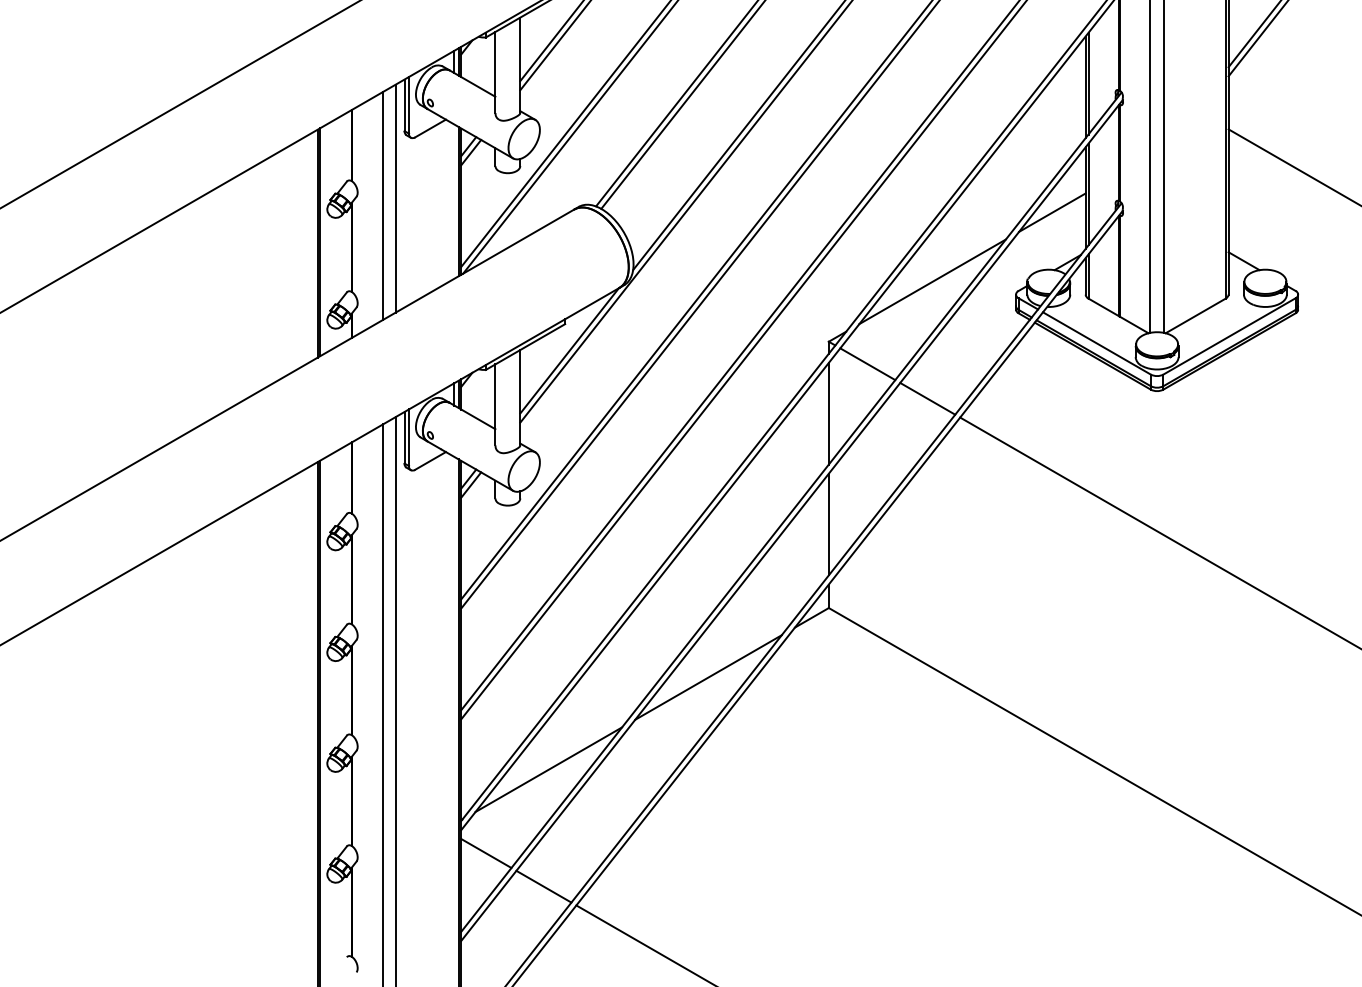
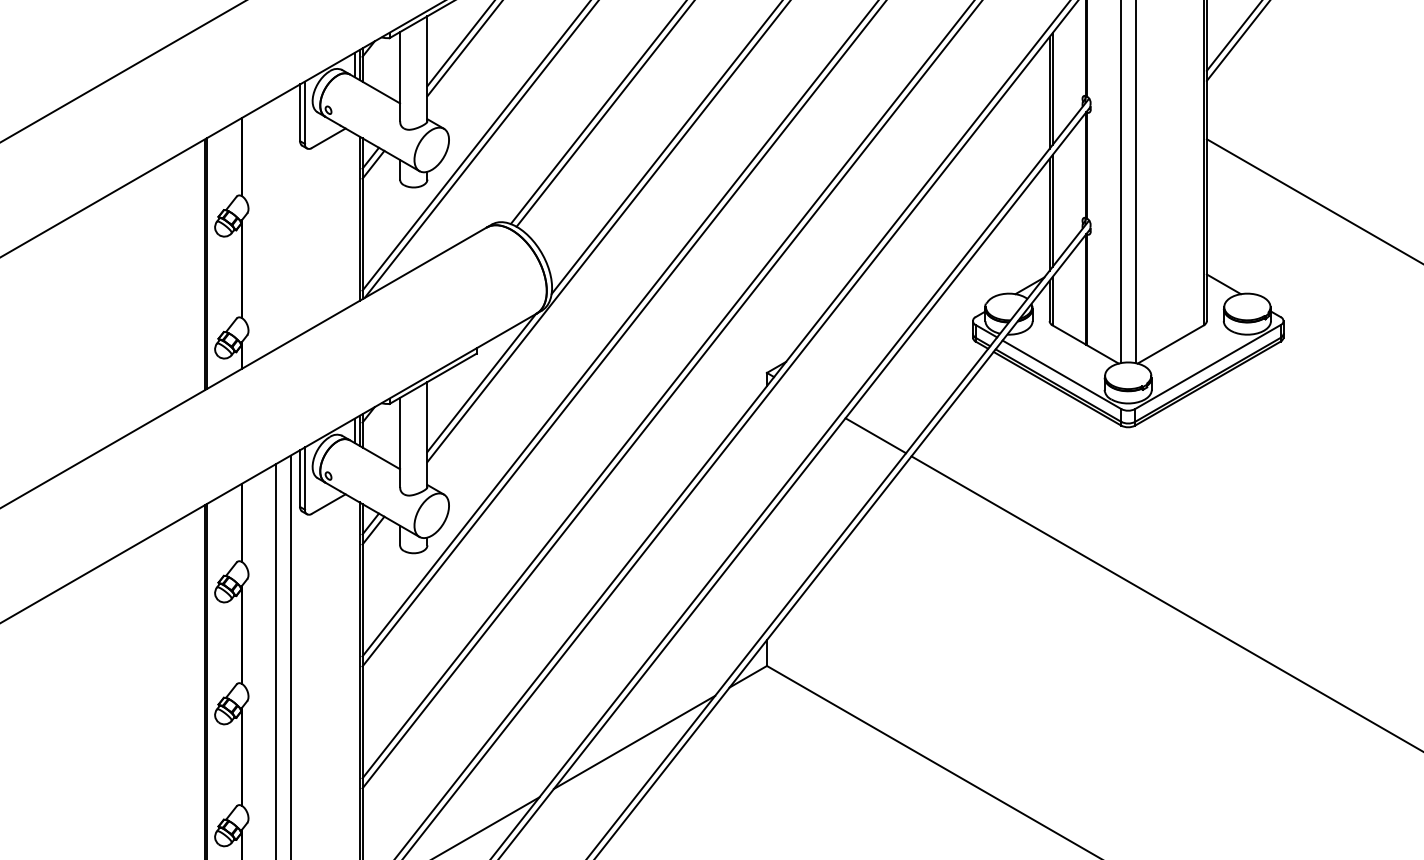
line: (395, 198) -> (290, 215), removed
line: (383, 205) -> (276, 223), removed
line: (1052, 212) -> (1013, 230), removed
line: (932, 281) -> (881, 306), removed
line: (867, 364) -> (809, 397), removed
line: (828, 413) -> (766, 451), removed
line: (828, 524) -> (766, 574), removed

